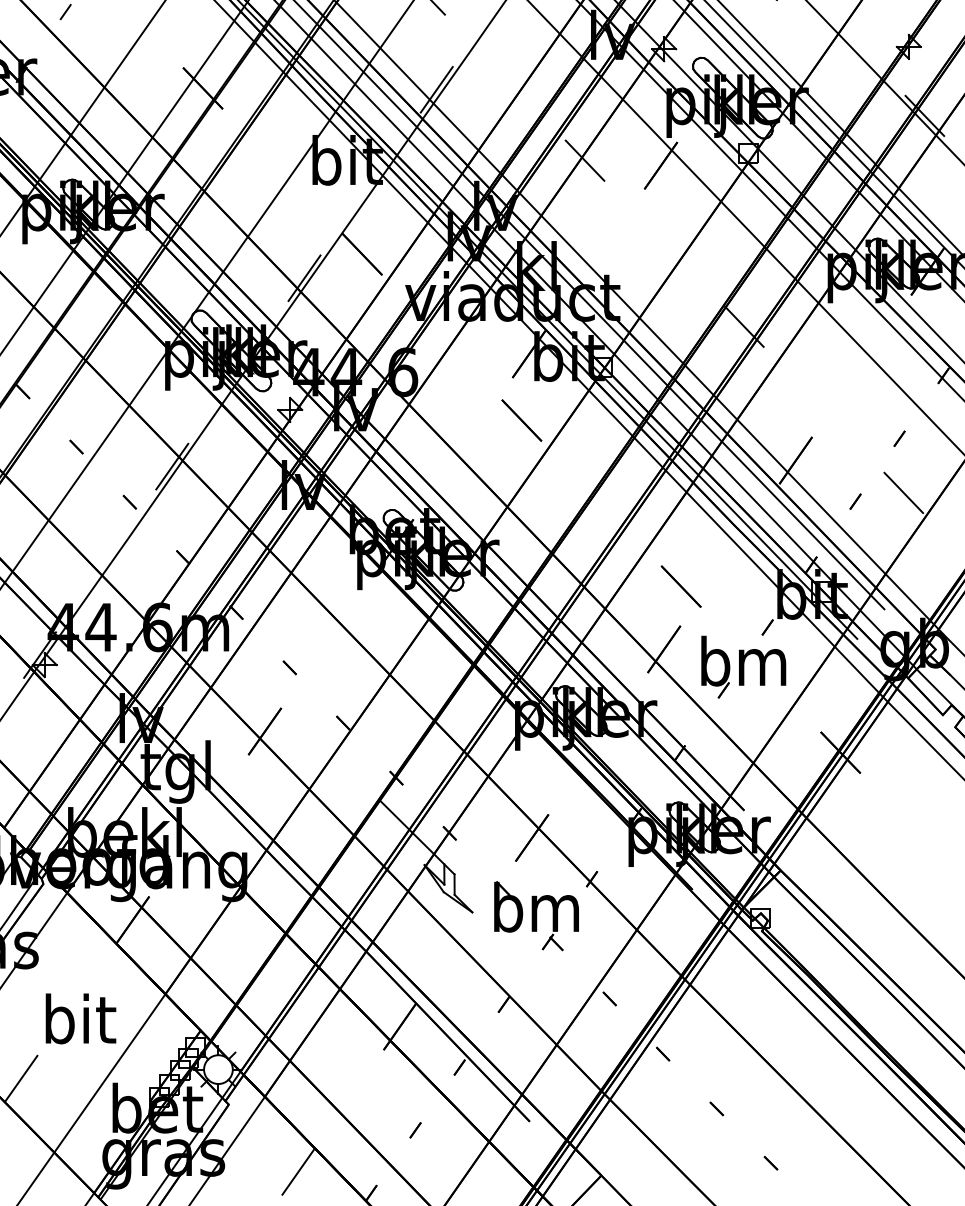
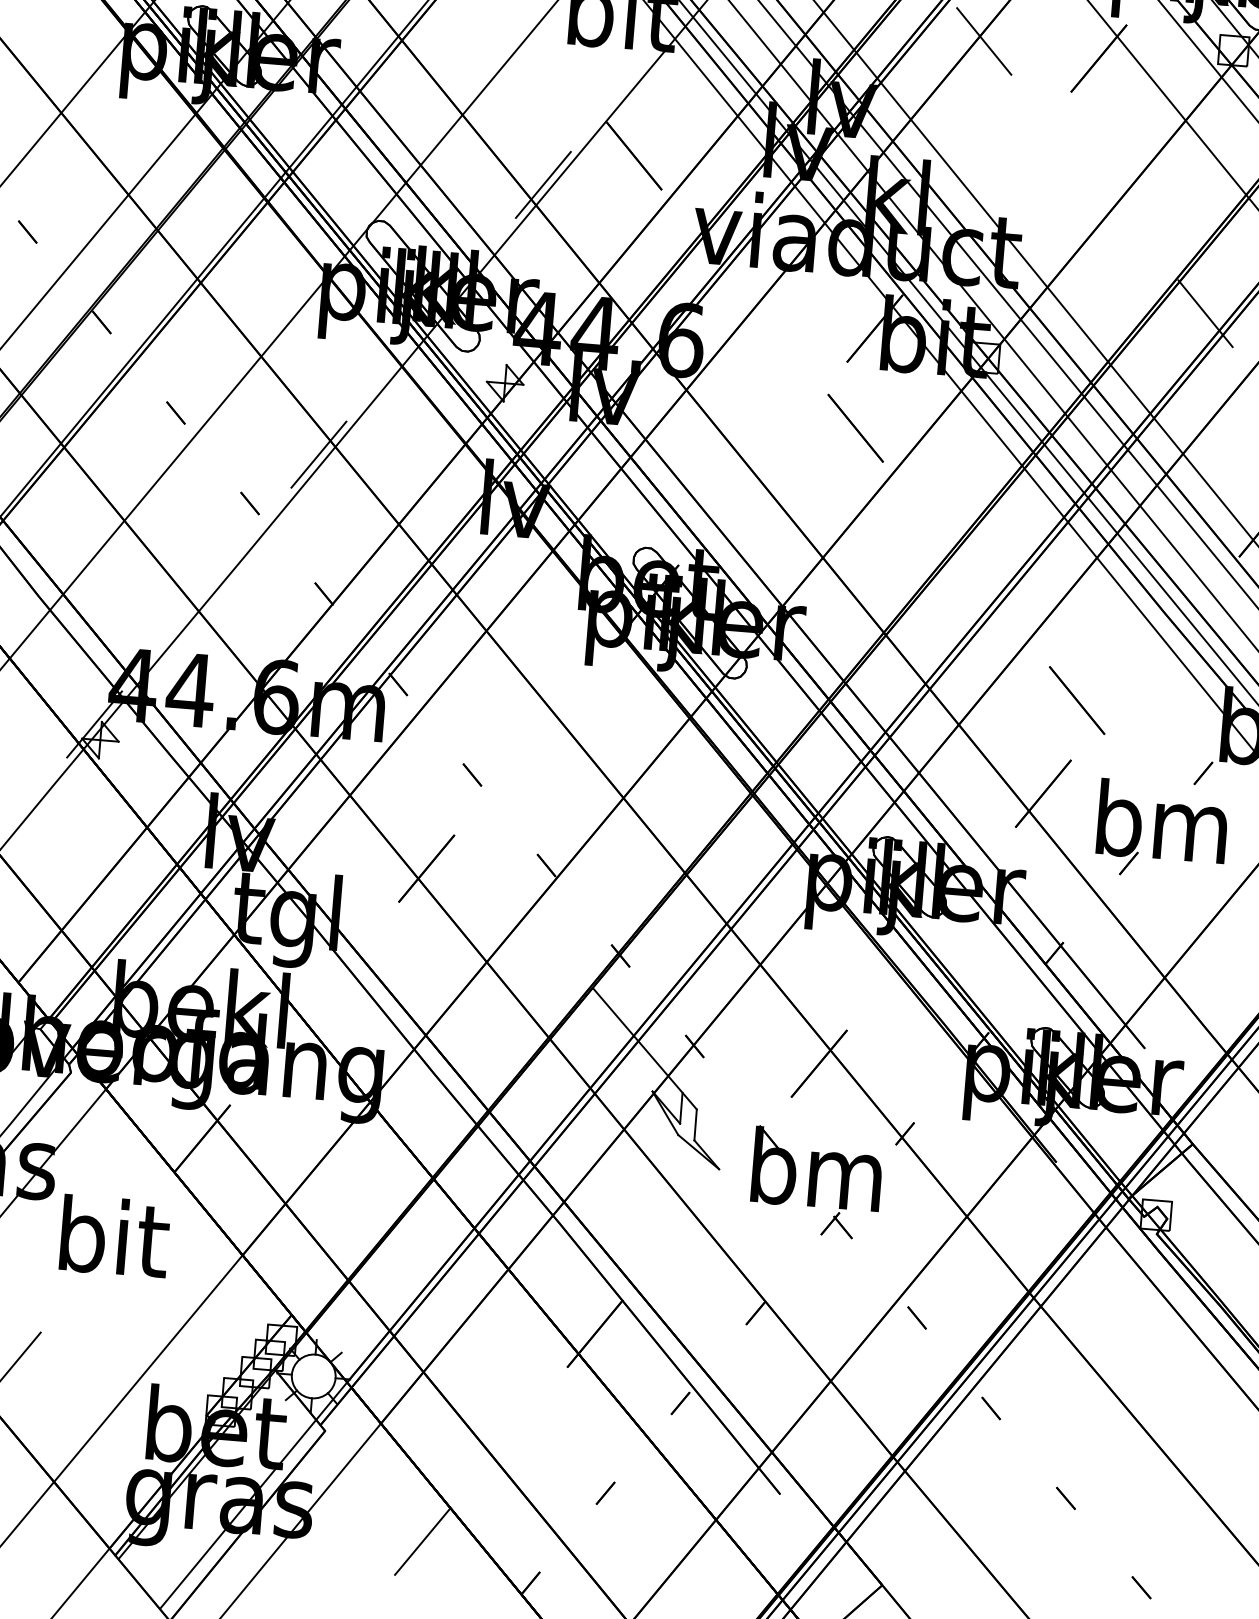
text: (80, 1018) -> (114, 1235), moved

